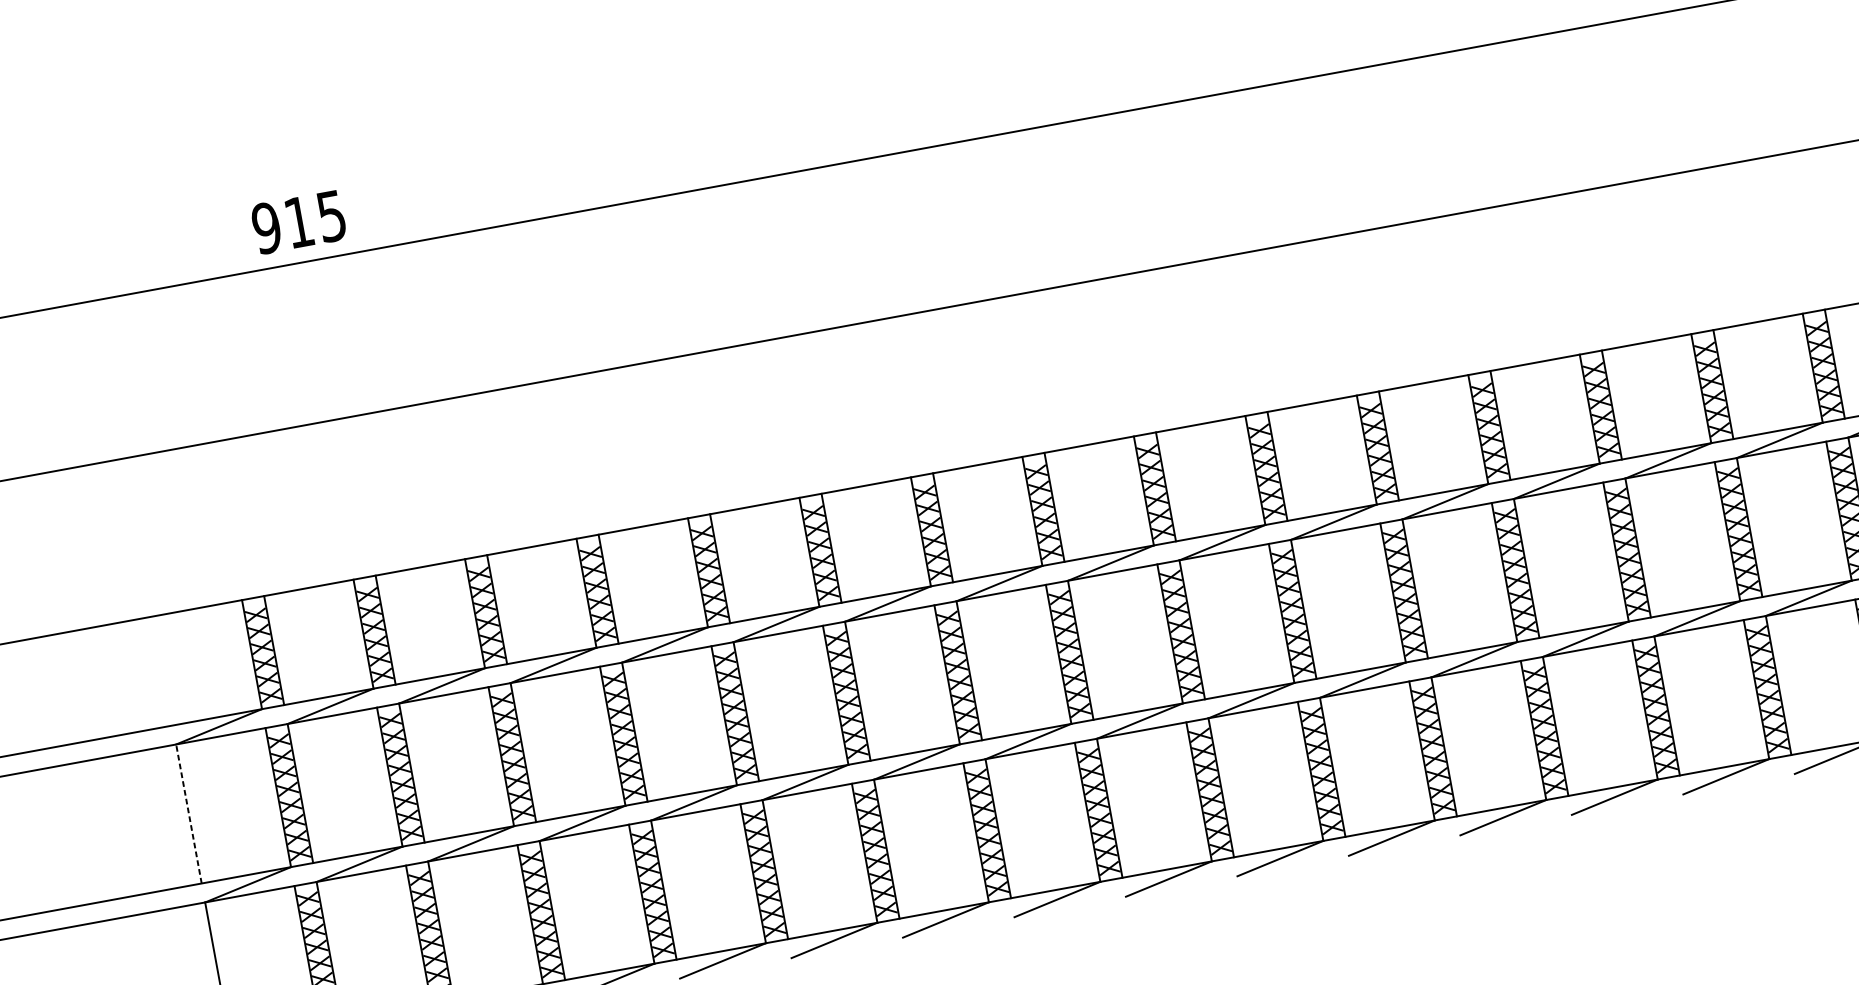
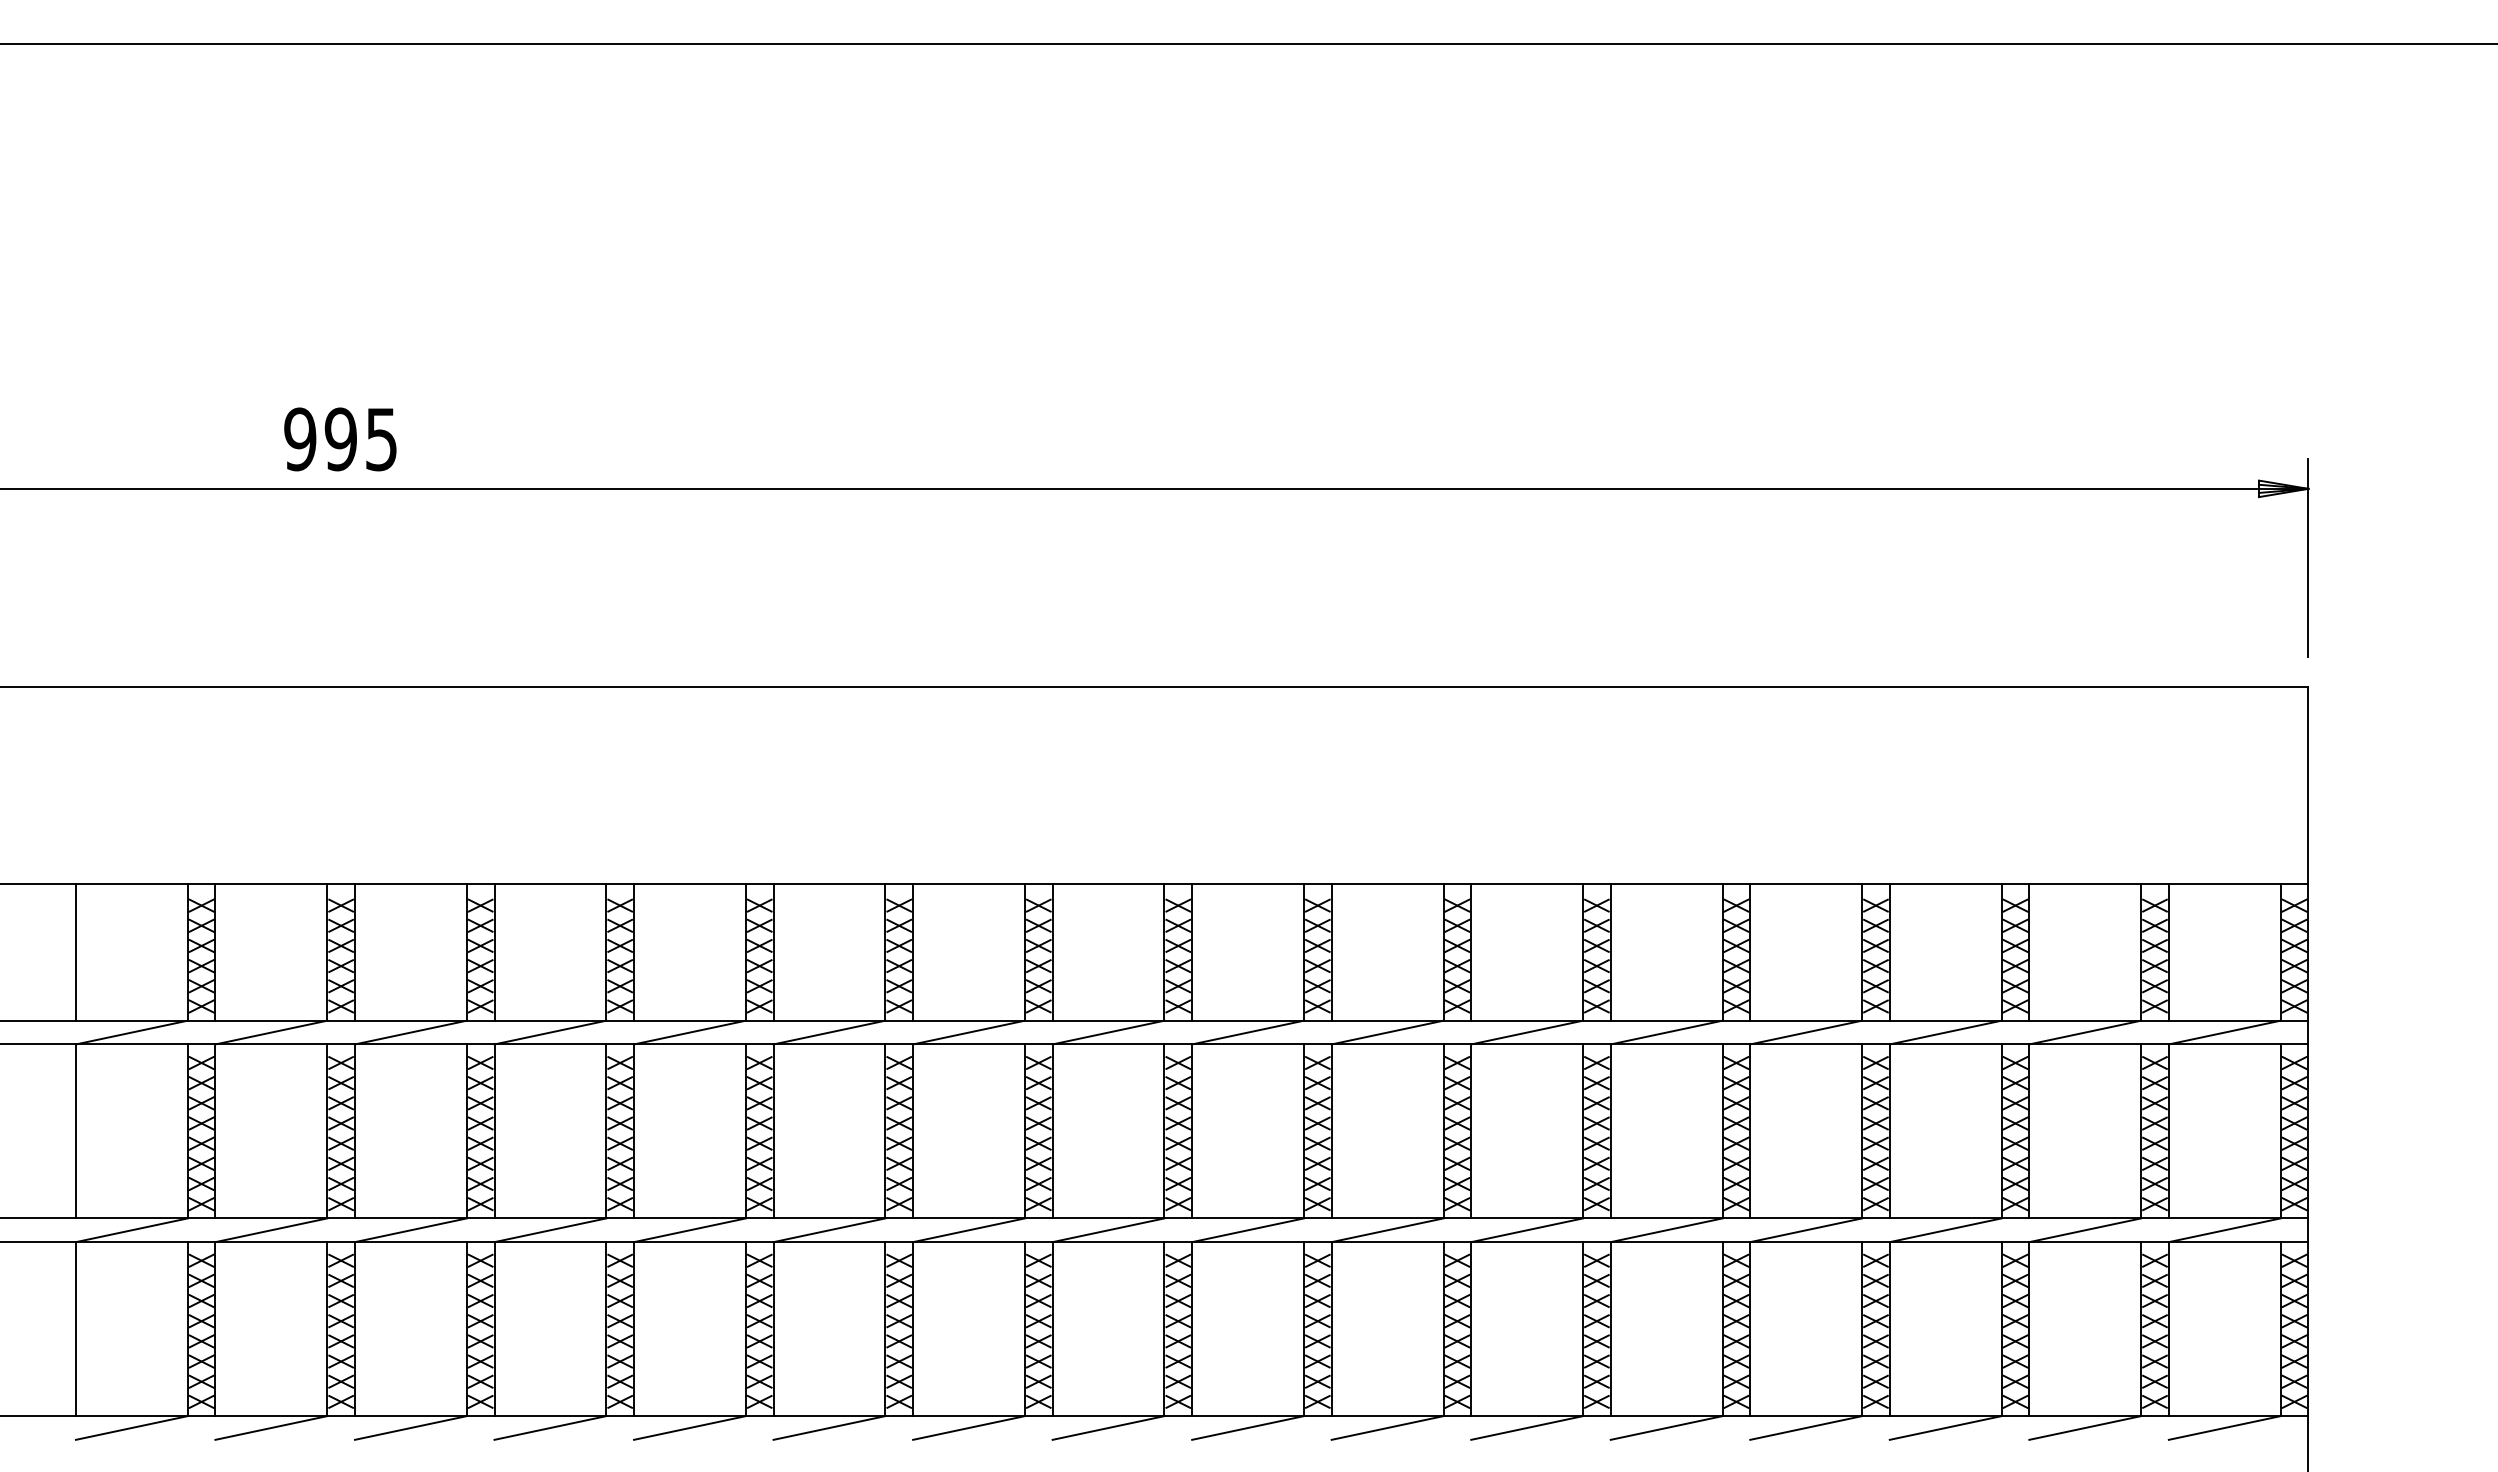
text: (298, 222) -> (340, 439), 915 -> 995
line: (162, 671) -> (75, 952), added
line: (188, 814) -> (75, 1131), dashed -> solid

